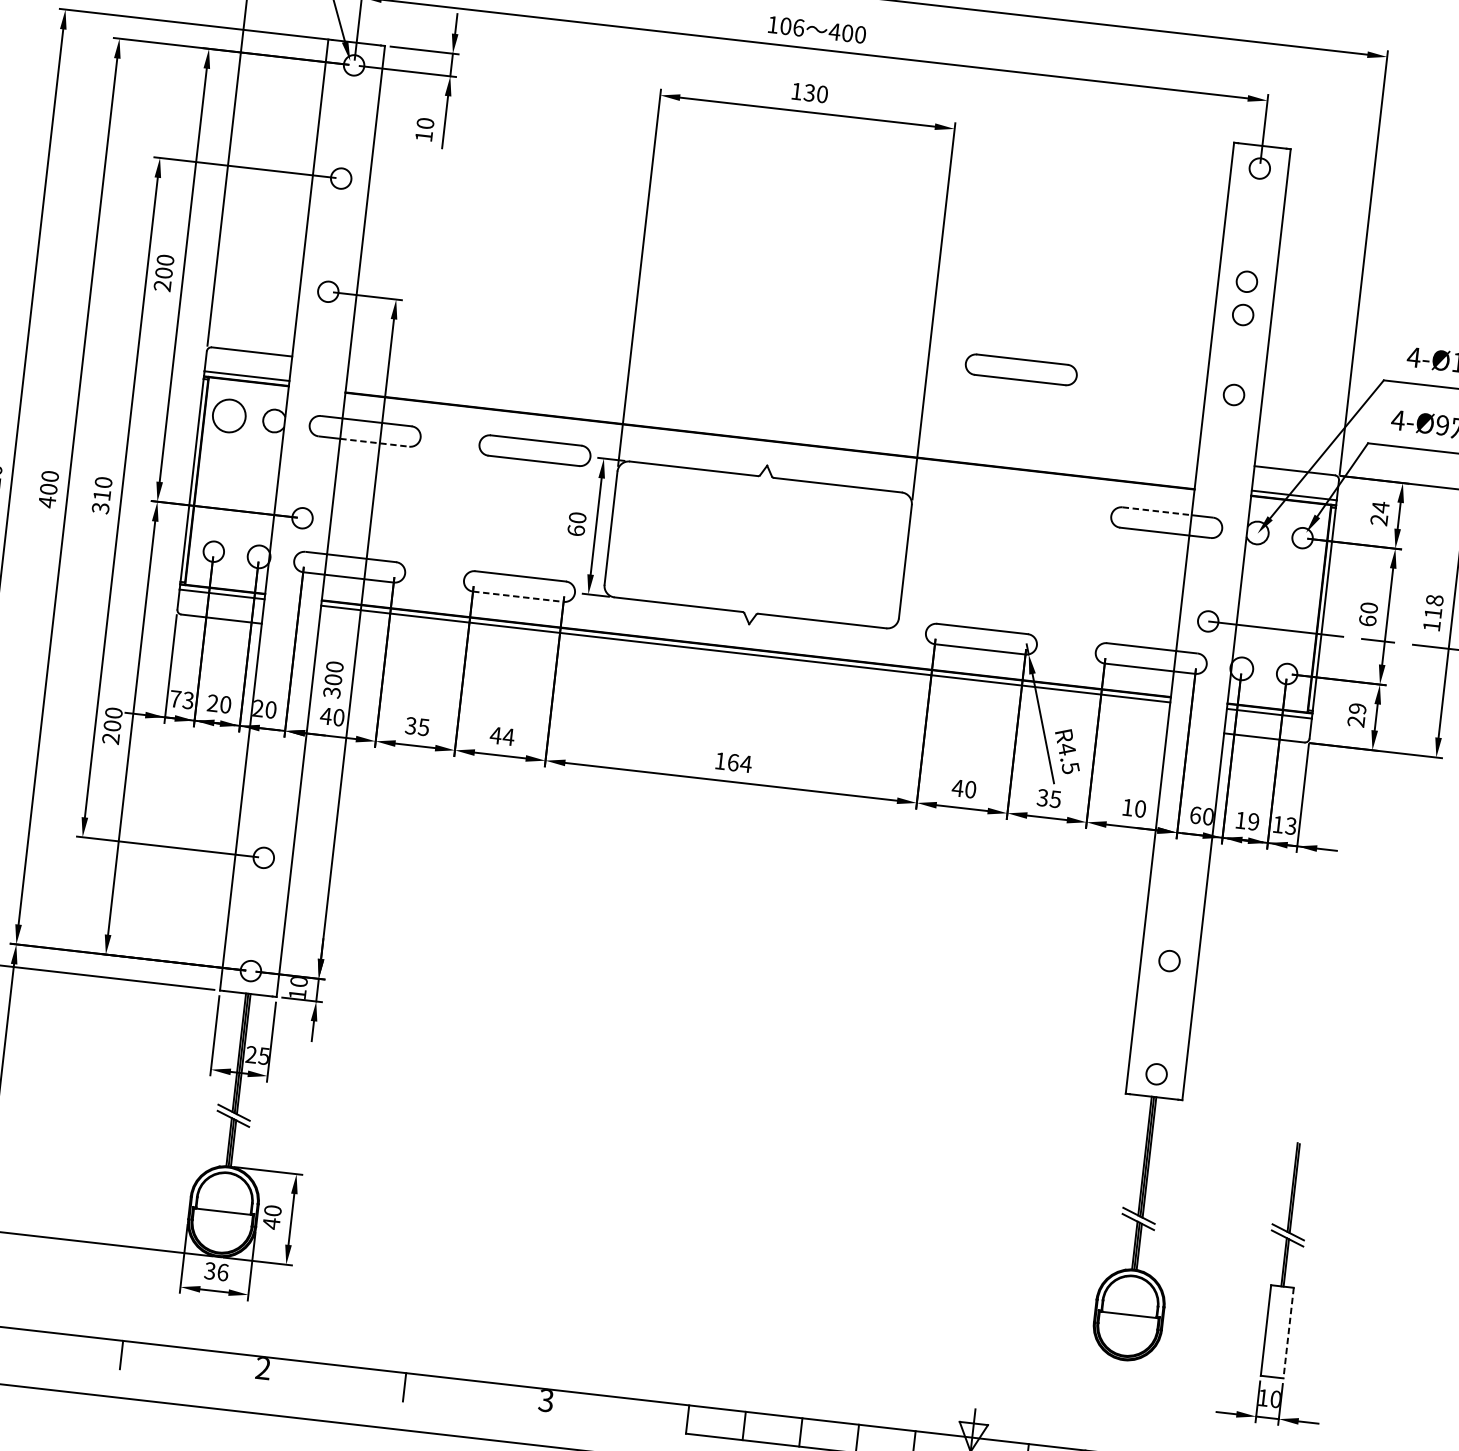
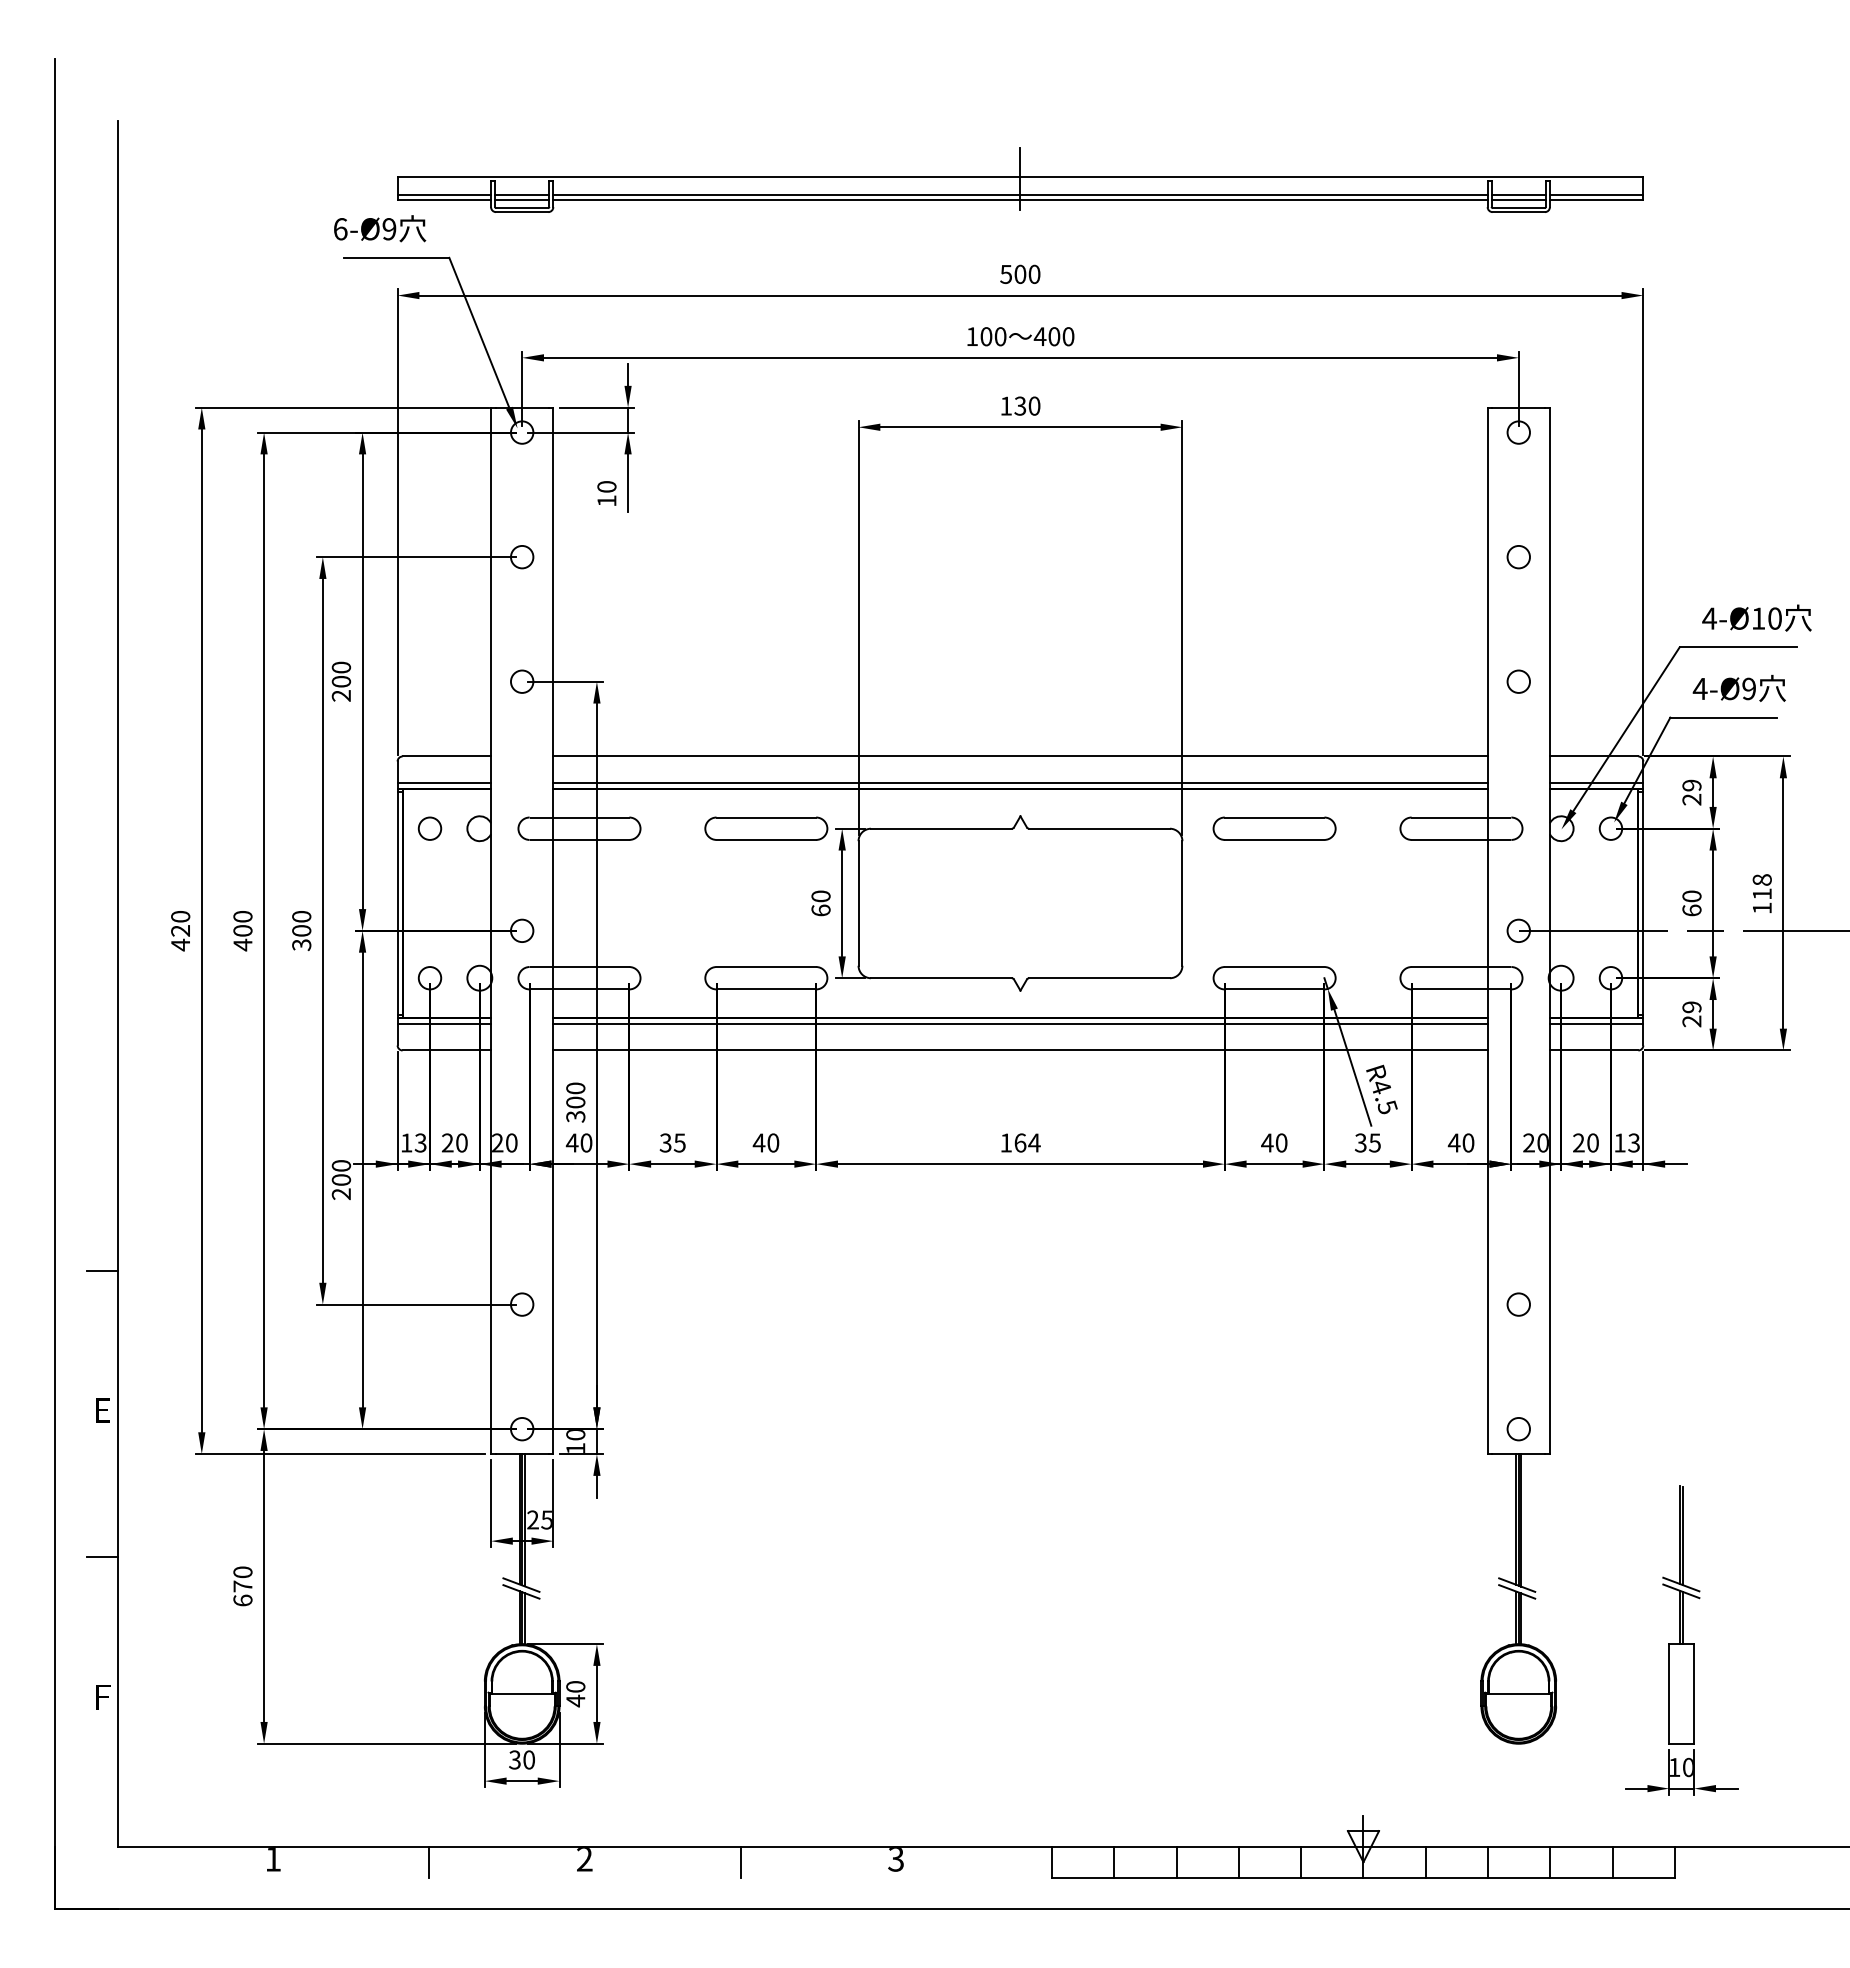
text: (798, 27) -> (1000, 336), 106 -> 100
circle: (1242, 314) -> (1518, 593), removed
part: (1021, 369) -> (1274, 828), moved
line: (773, 411) -> (1020, 756), added
circle: (228, 415) -> (429, 828), size x0.62
line: (770, 435) -> (1020, 783), added
line: (374, 442) -> (591, 839), dashed -> solid
text: (101, 495) -> (301, 930), 310 -> 300
text: (1380, 507) -> (1691, 785), 24 -> 29
line: (1157, 511) -> (1449, 817), dashed -> solid
line: (518, 596) -> (766, 989), dashed -> solid
line: (743, 678) -> (1020, 1050), added
text: (175, 698) -> (406, 1142), 73 -> 13
text: (508, 736) -> (772, 1142), 44 -> 40
text: (1126, 807) -> (1453, 1142), 10 -> 40
text: (1196, 814) -> (1529, 1142), 60 -> 20
text: (1246, 820) -> (1585, 1142), 19 -> 20
text: (223, 1272) -> (529, 1759), 36 -> 30
line: (1288, 1332) -> (1694, 1693), dashed -> solid

